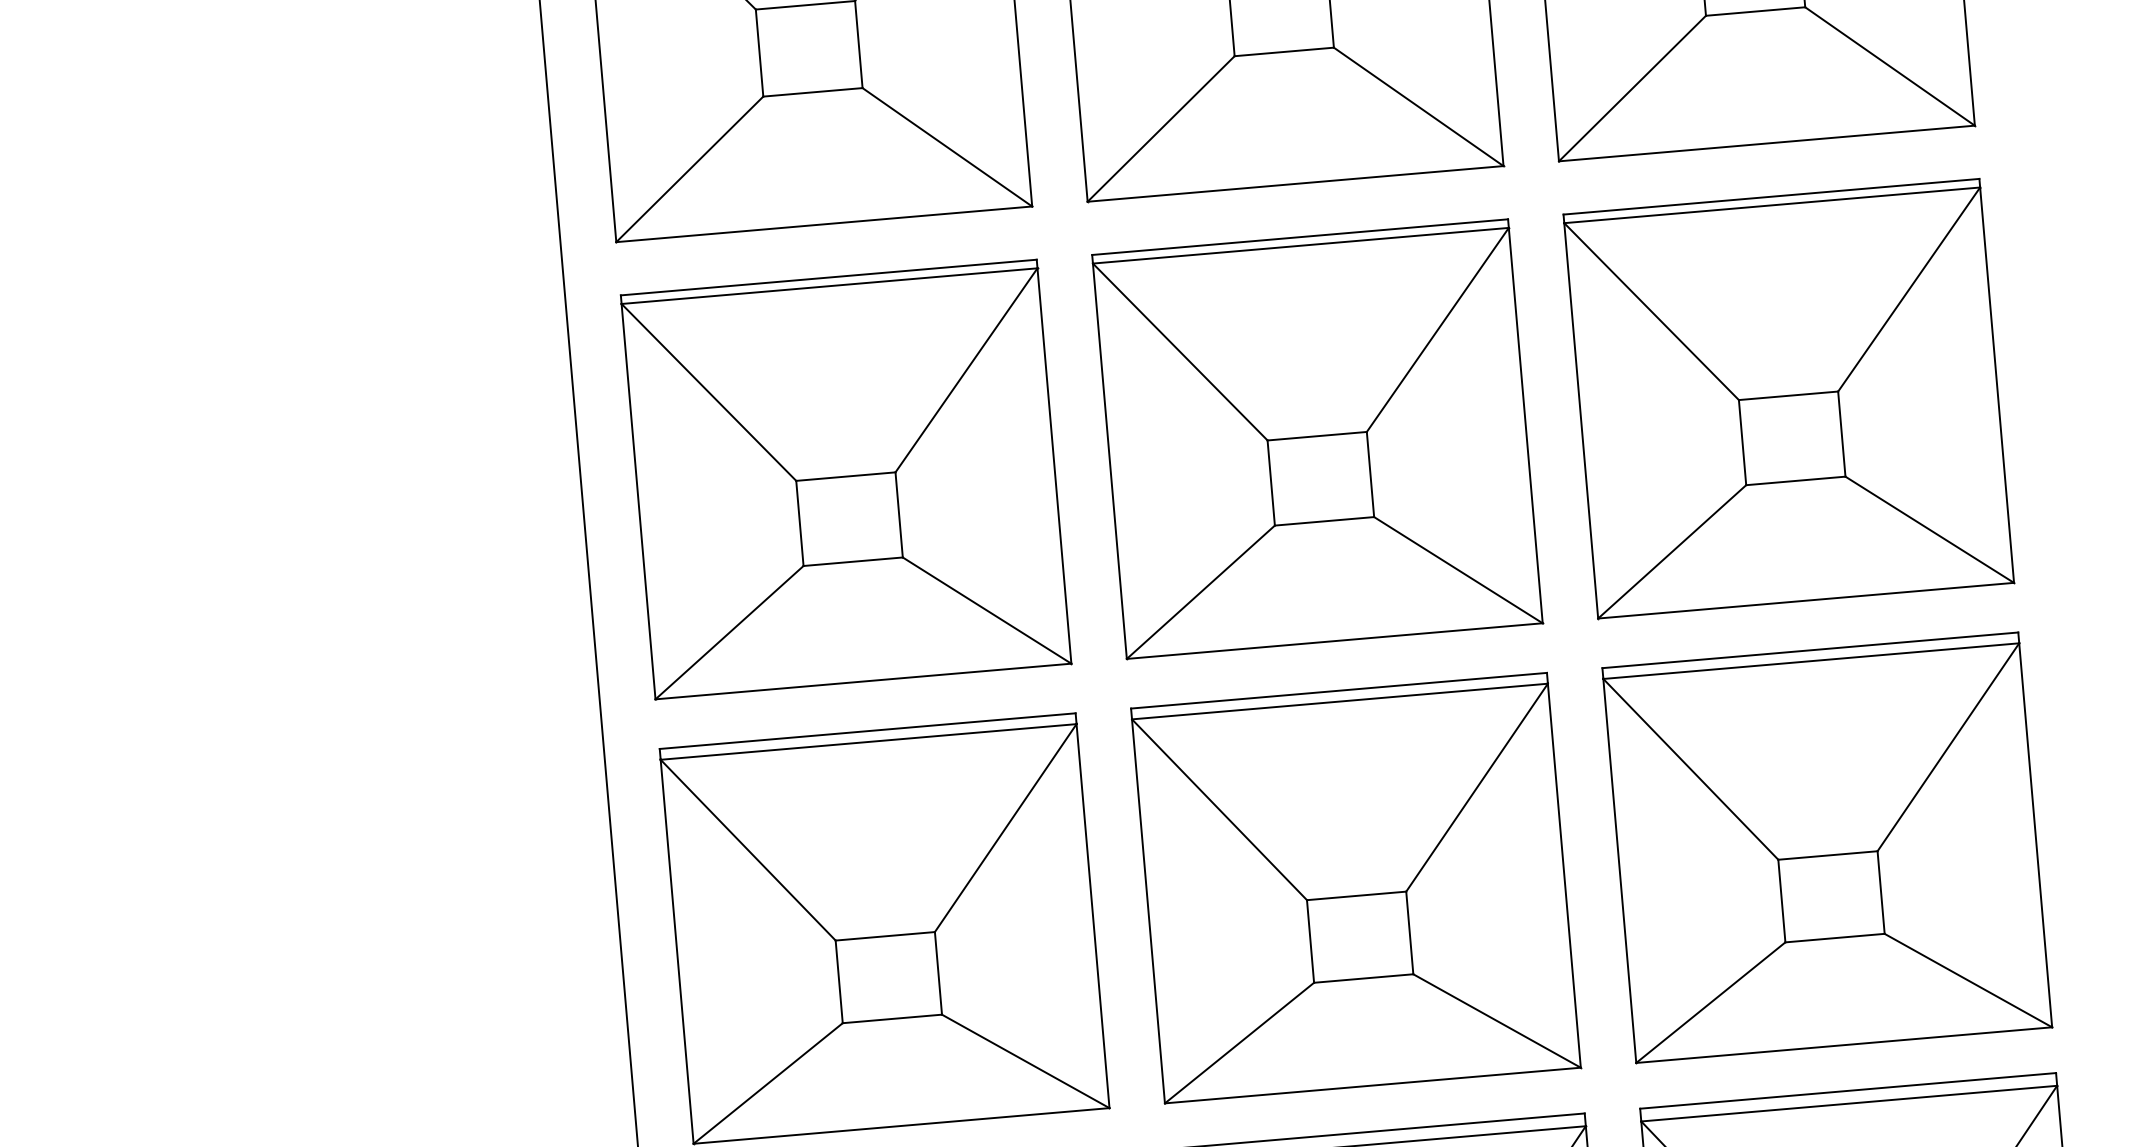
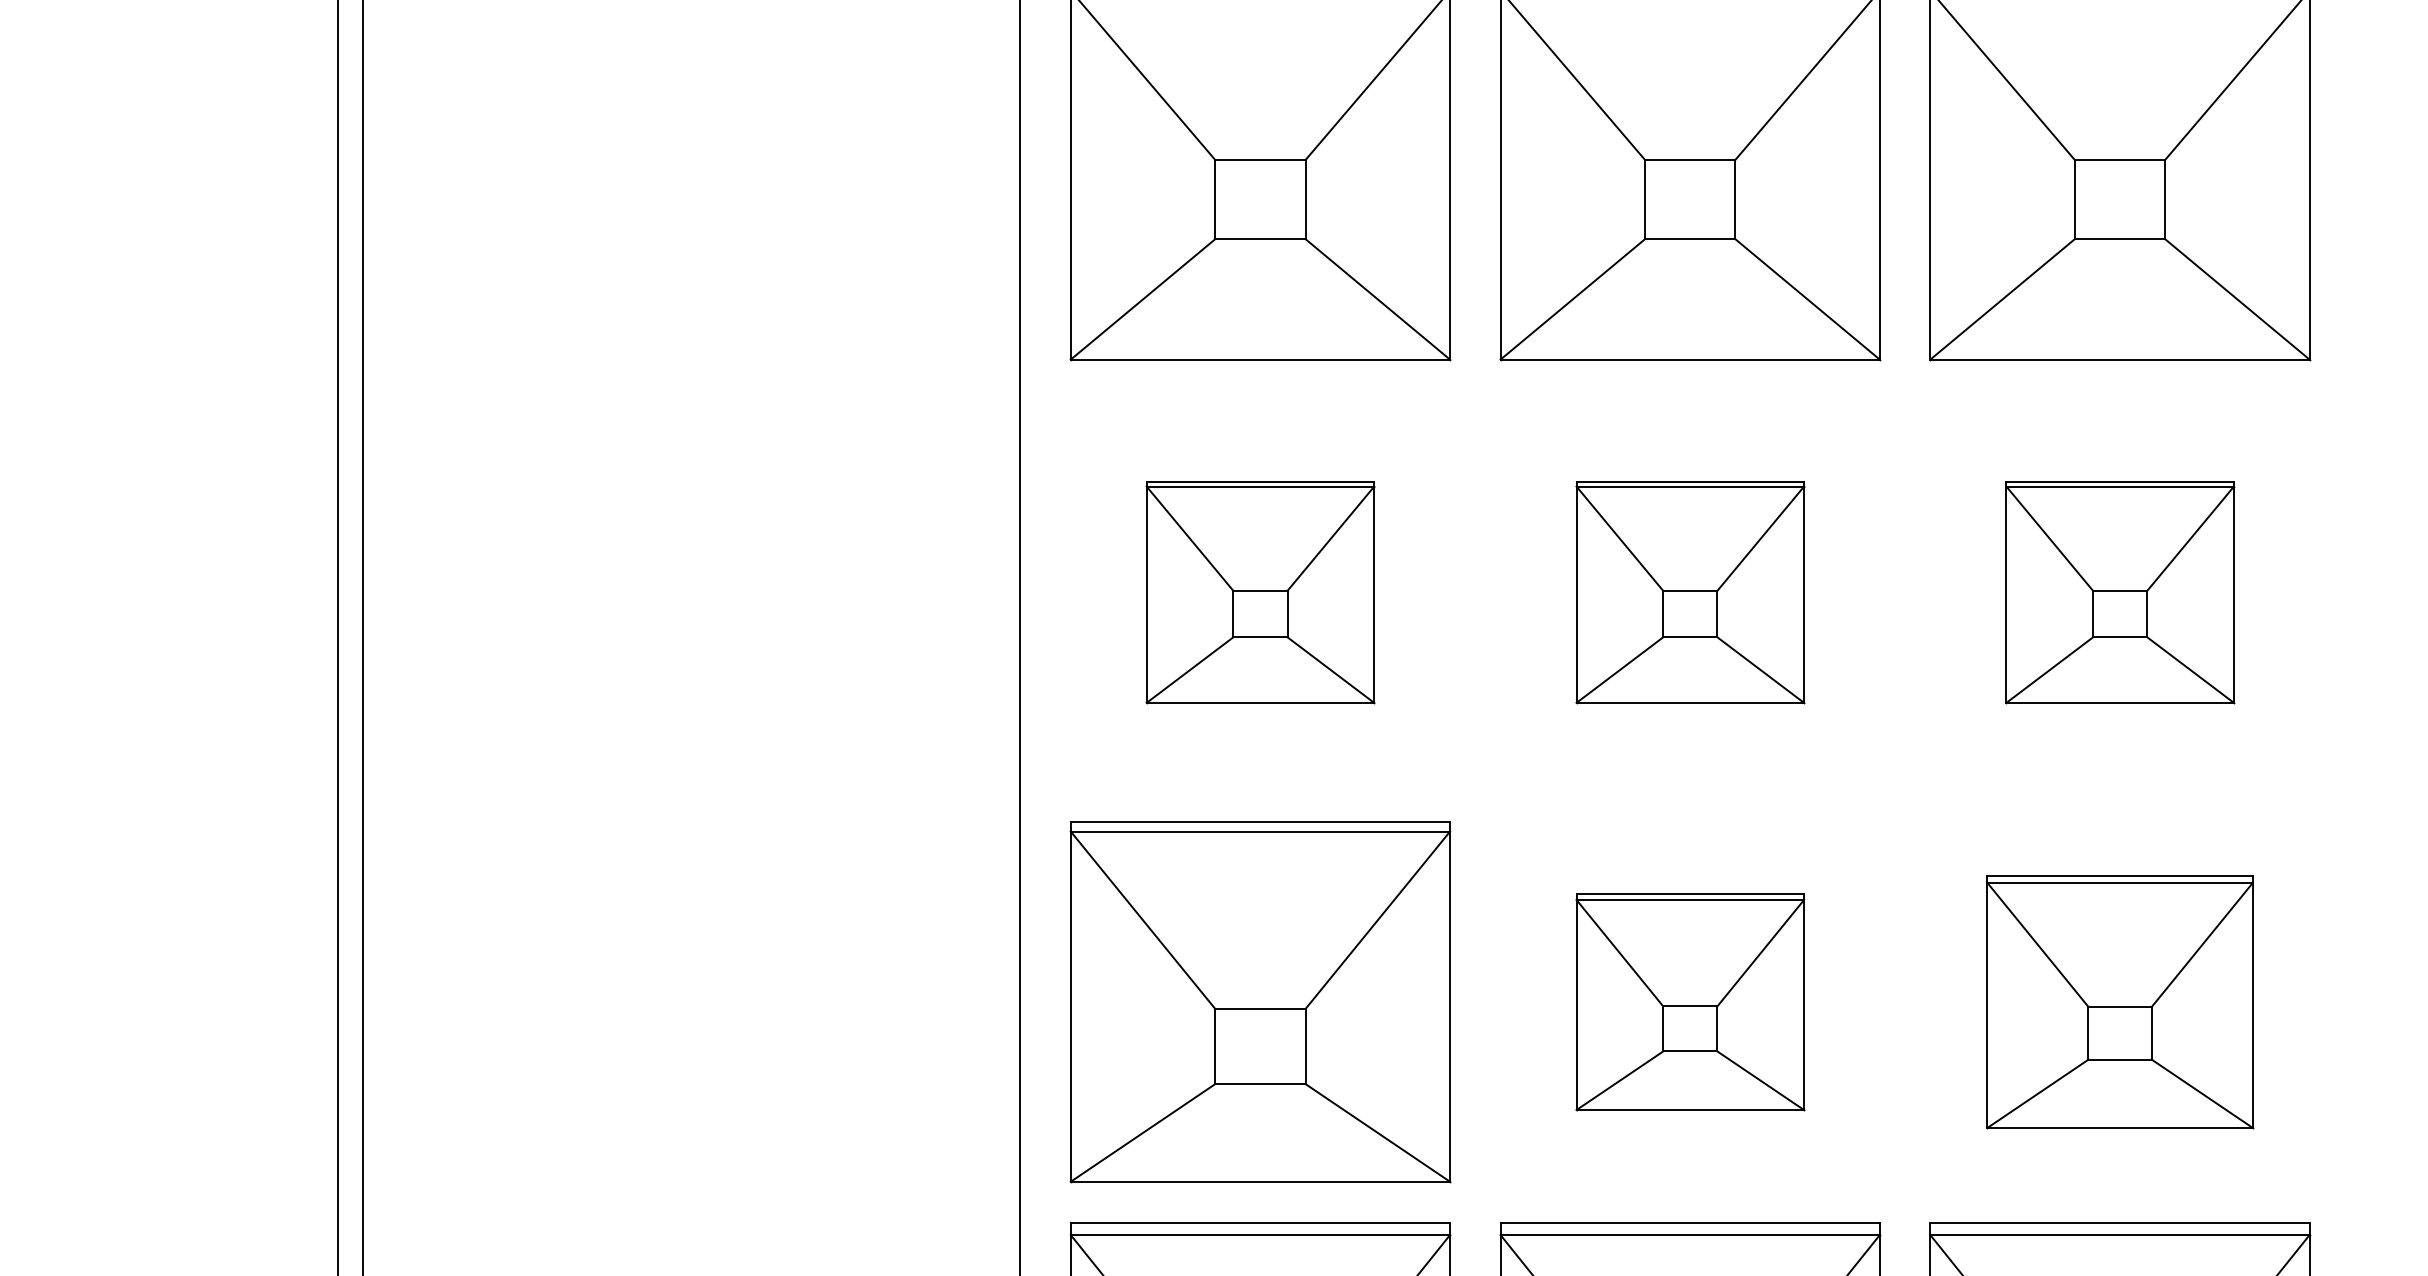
part: (1789, 398) -> (2120, 592), size x0.6
part: (1317, 439) -> (1690, 592), size x0.6
part: (846, 479) -> (1260, 592), size x0.6
part: (1827, 848) -> (2120, 1002), size x0.7
part: (1356, 888) -> (1690, 1002), size x0.6

